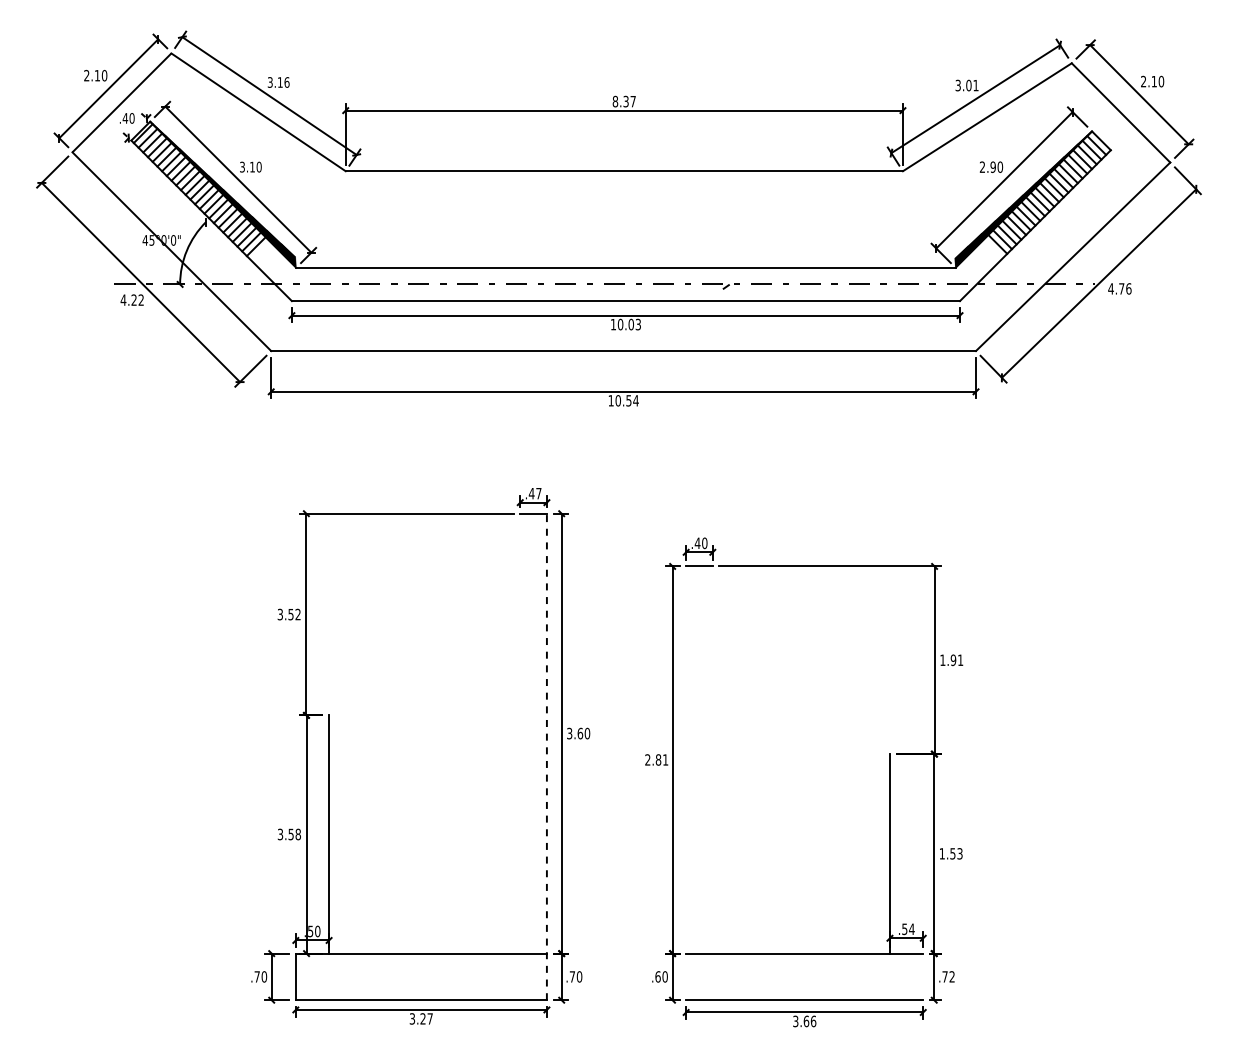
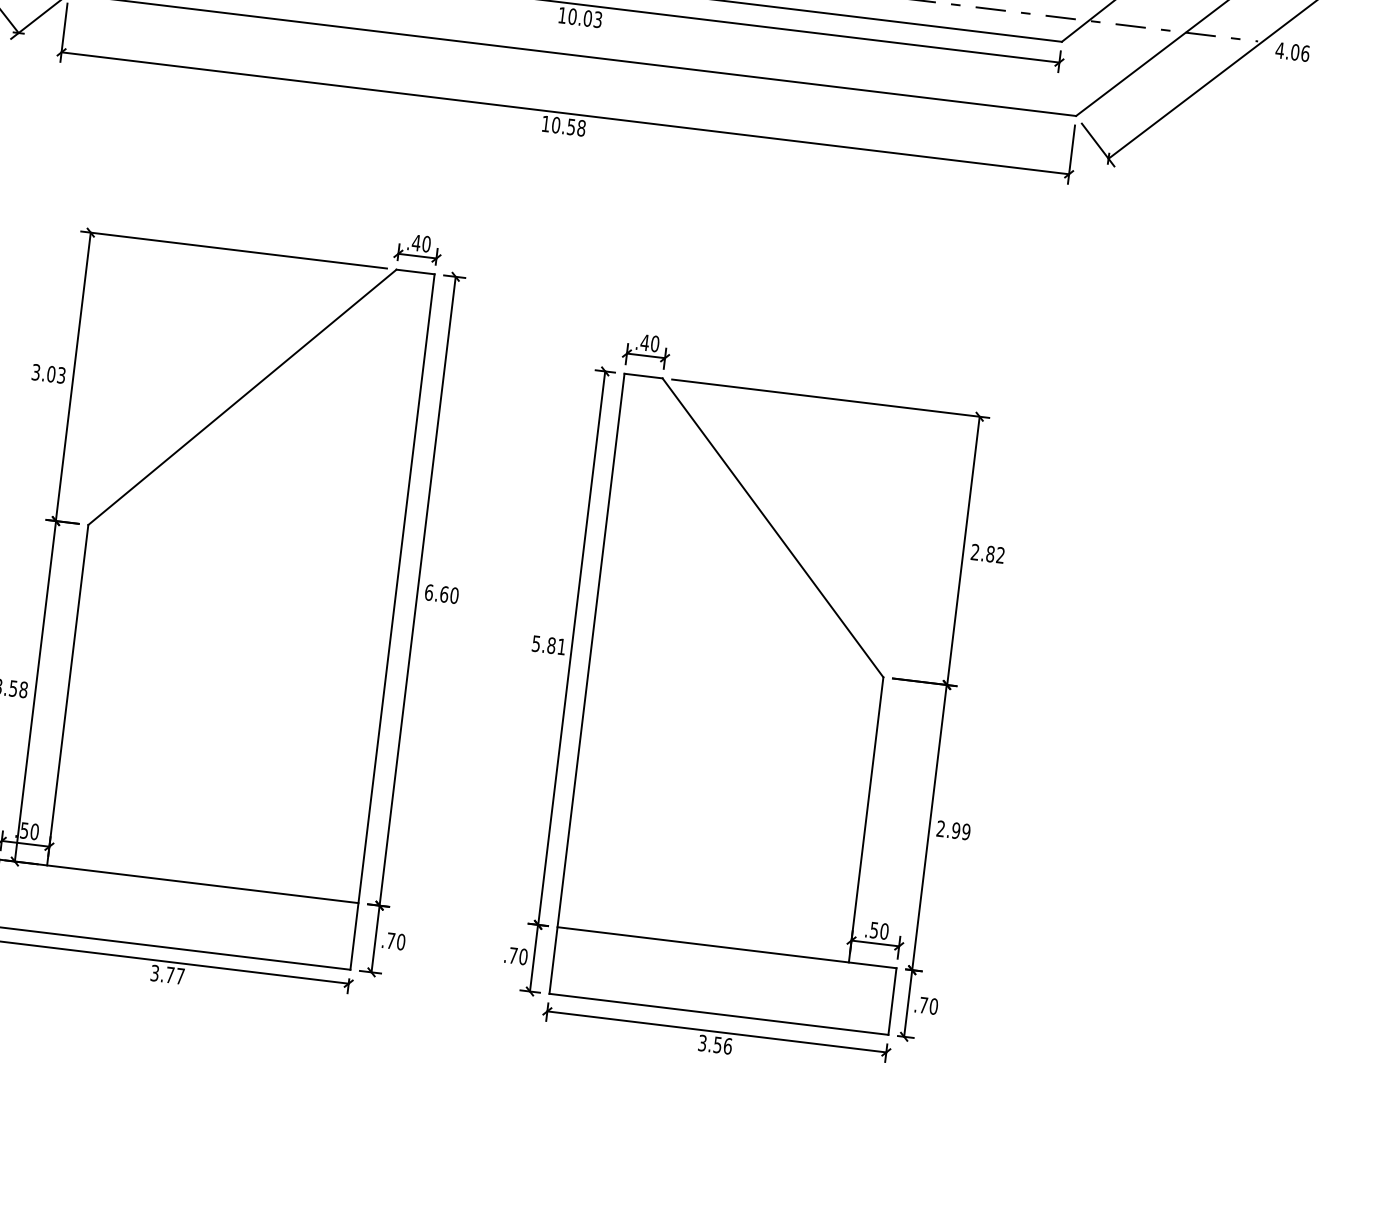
text: (1121, 288) -> (1294, 51), 4.76 -> 4.06
text: (635, 400) -> (580, 127), 10.54 -> 10.58
text: (538, 493) -> (426, 243), .47 -> .40
text: (294, 614) -> (56, 374), 3.52 -> 3.03
line: (424, 614) -> (242, 397), added
text: (951, 659) -> (987, 552), 1.91 -> 2.82
line: (800, 660) -> (771, 528), added
text: (569, 733) -> (428, 592), 3.60 -> 6.60
line: (546, 756) -> (392, 621), dashed -> solid
text: (647, 759) -> (535, 643), 2.81 -> 5.81
line: (686, 783) -> (587, 684), added
text: (950, 853) -> (952, 829), 1.53 -> 2.99
text: (911, 928) -> (884, 930), .54 -> .50
text: (657, 976) -> (512, 955), .60 -> .70
line: (923, 976) -> (892, 1001), added
text: (951, 976) -> (932, 1005), .72 -> .70
text: (422, 1018) -> (169, 974), 3.27 -> 3.77
text: (806, 1021) -> (717, 1045), 3.66 -> 3.56

